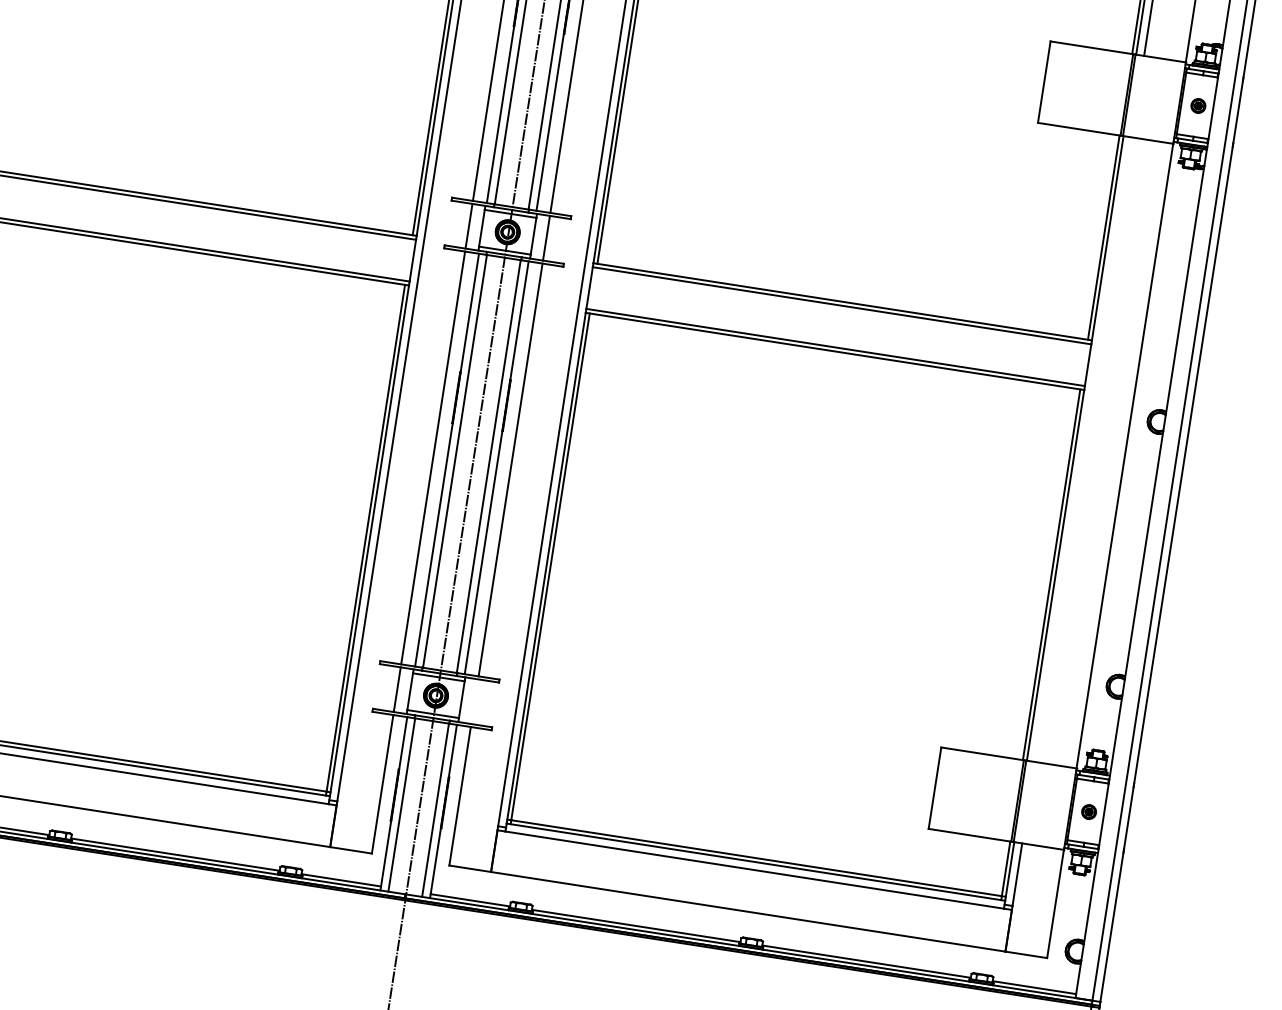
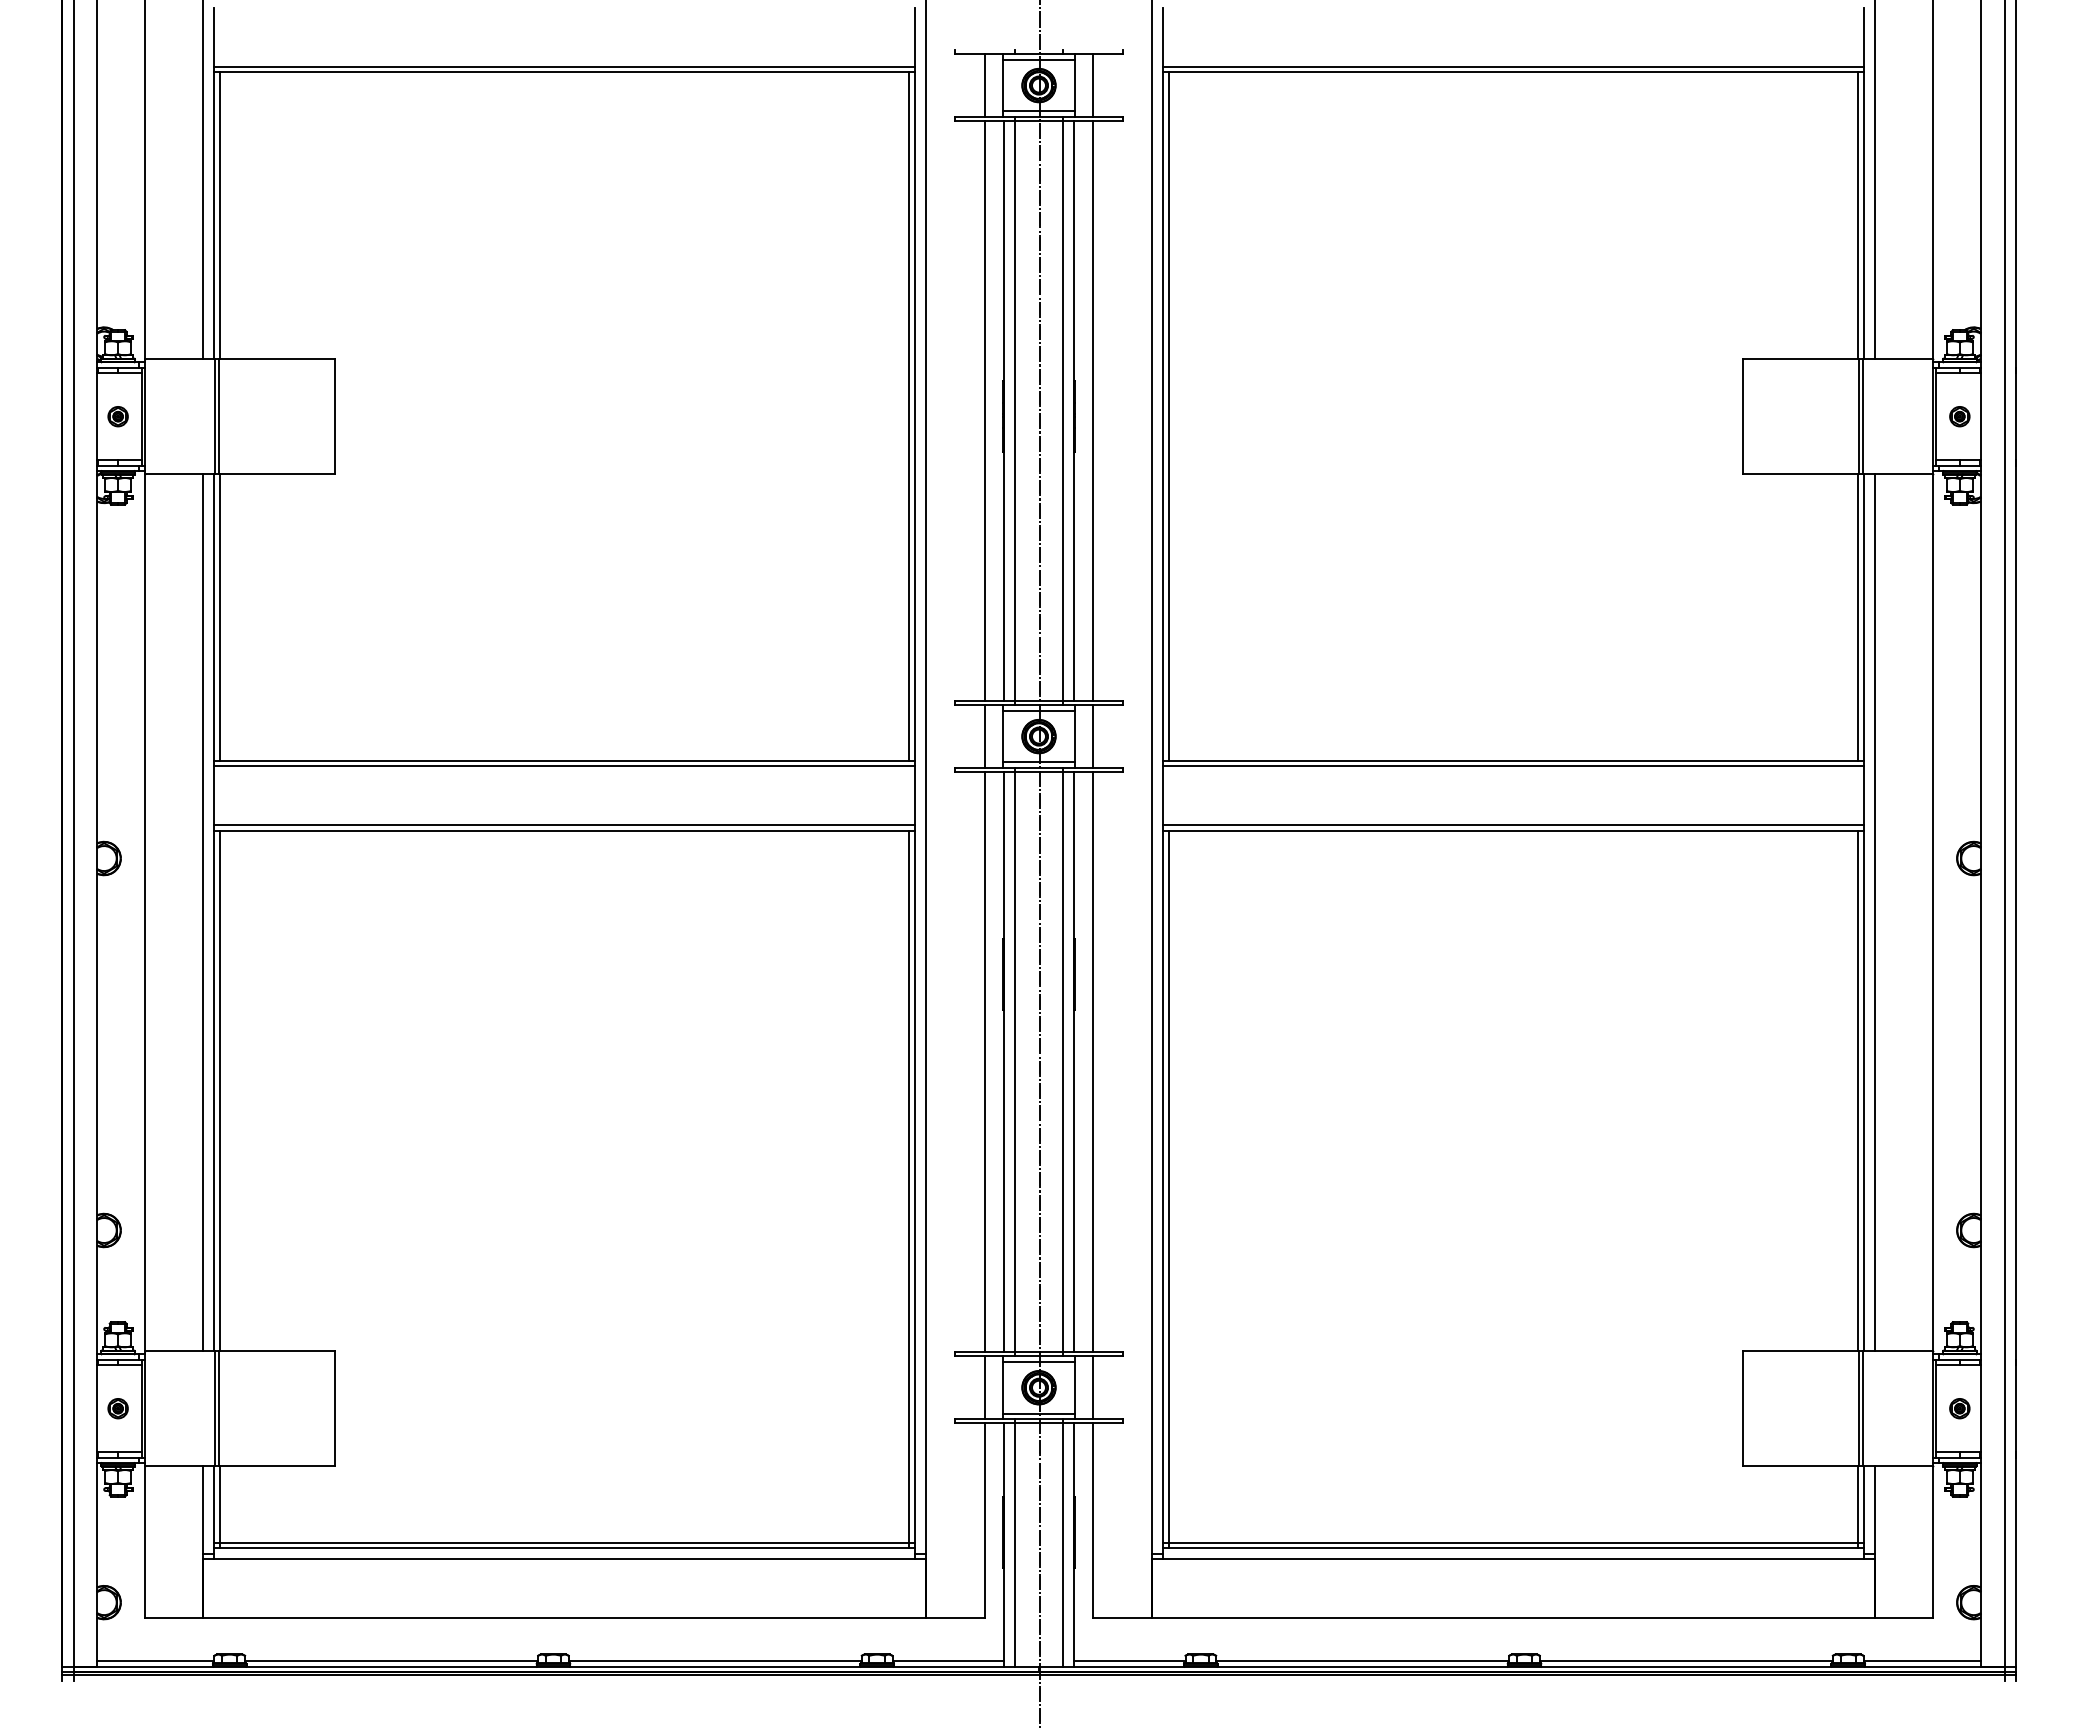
line: (1083, 449) -> (1874, 912), added
line: (474, 701) -> (1093, 1387), added

